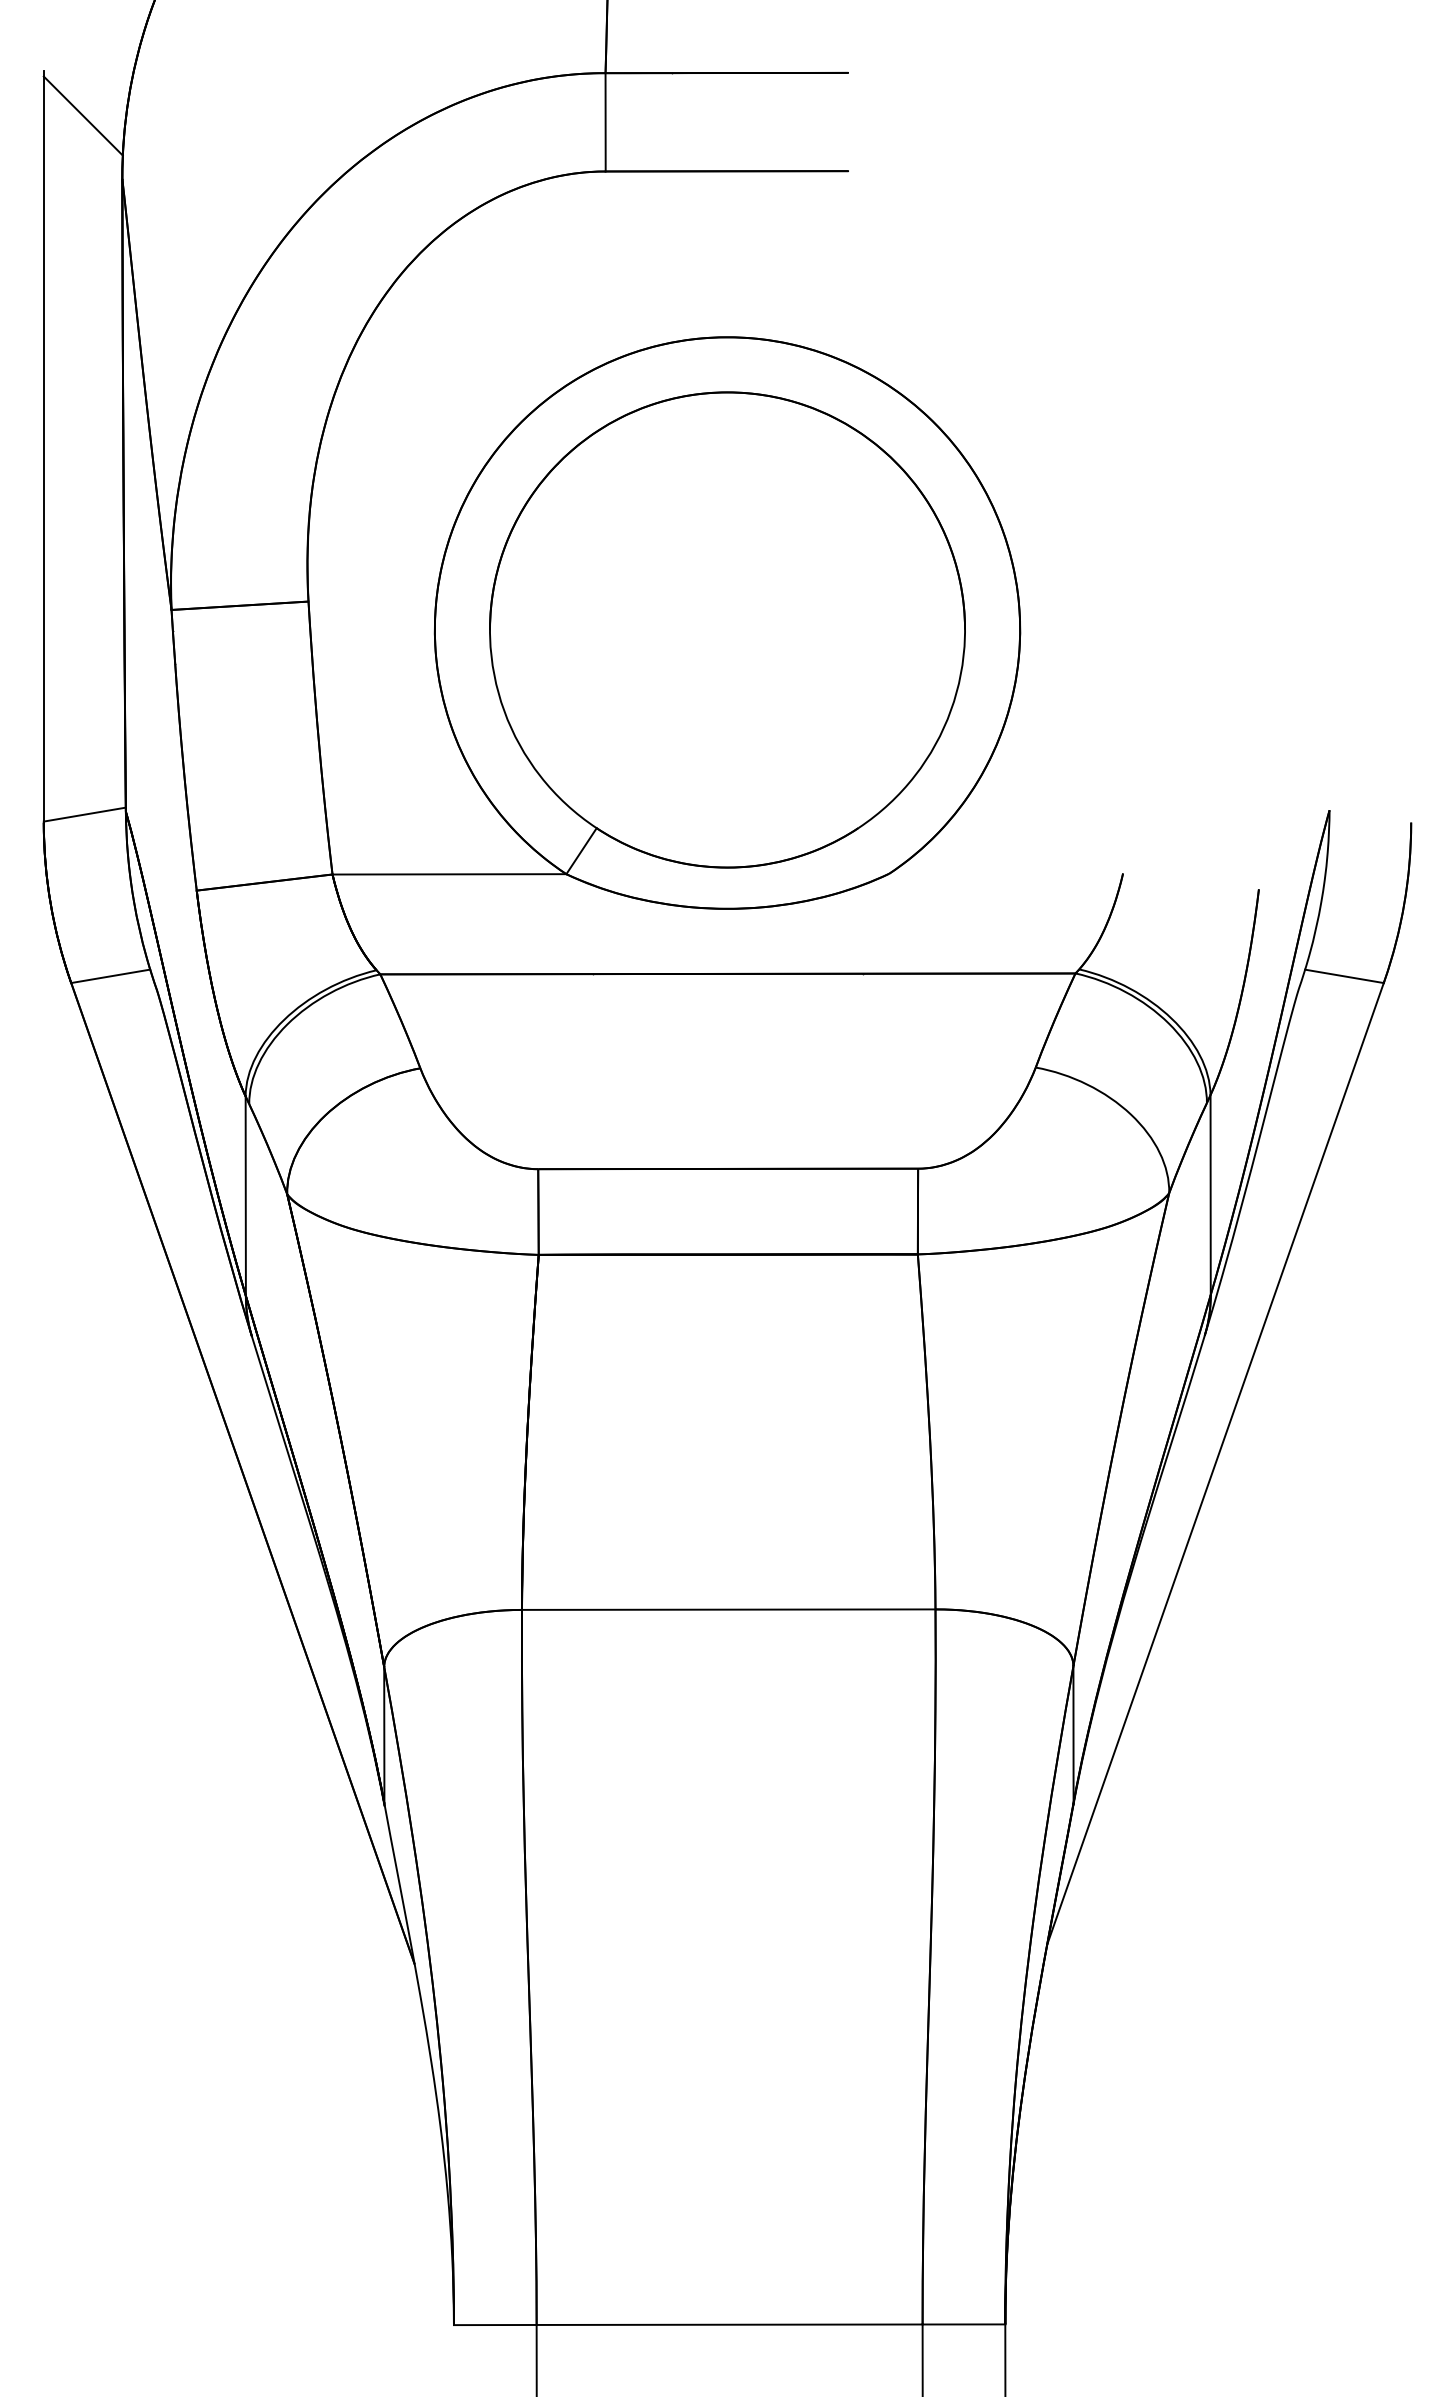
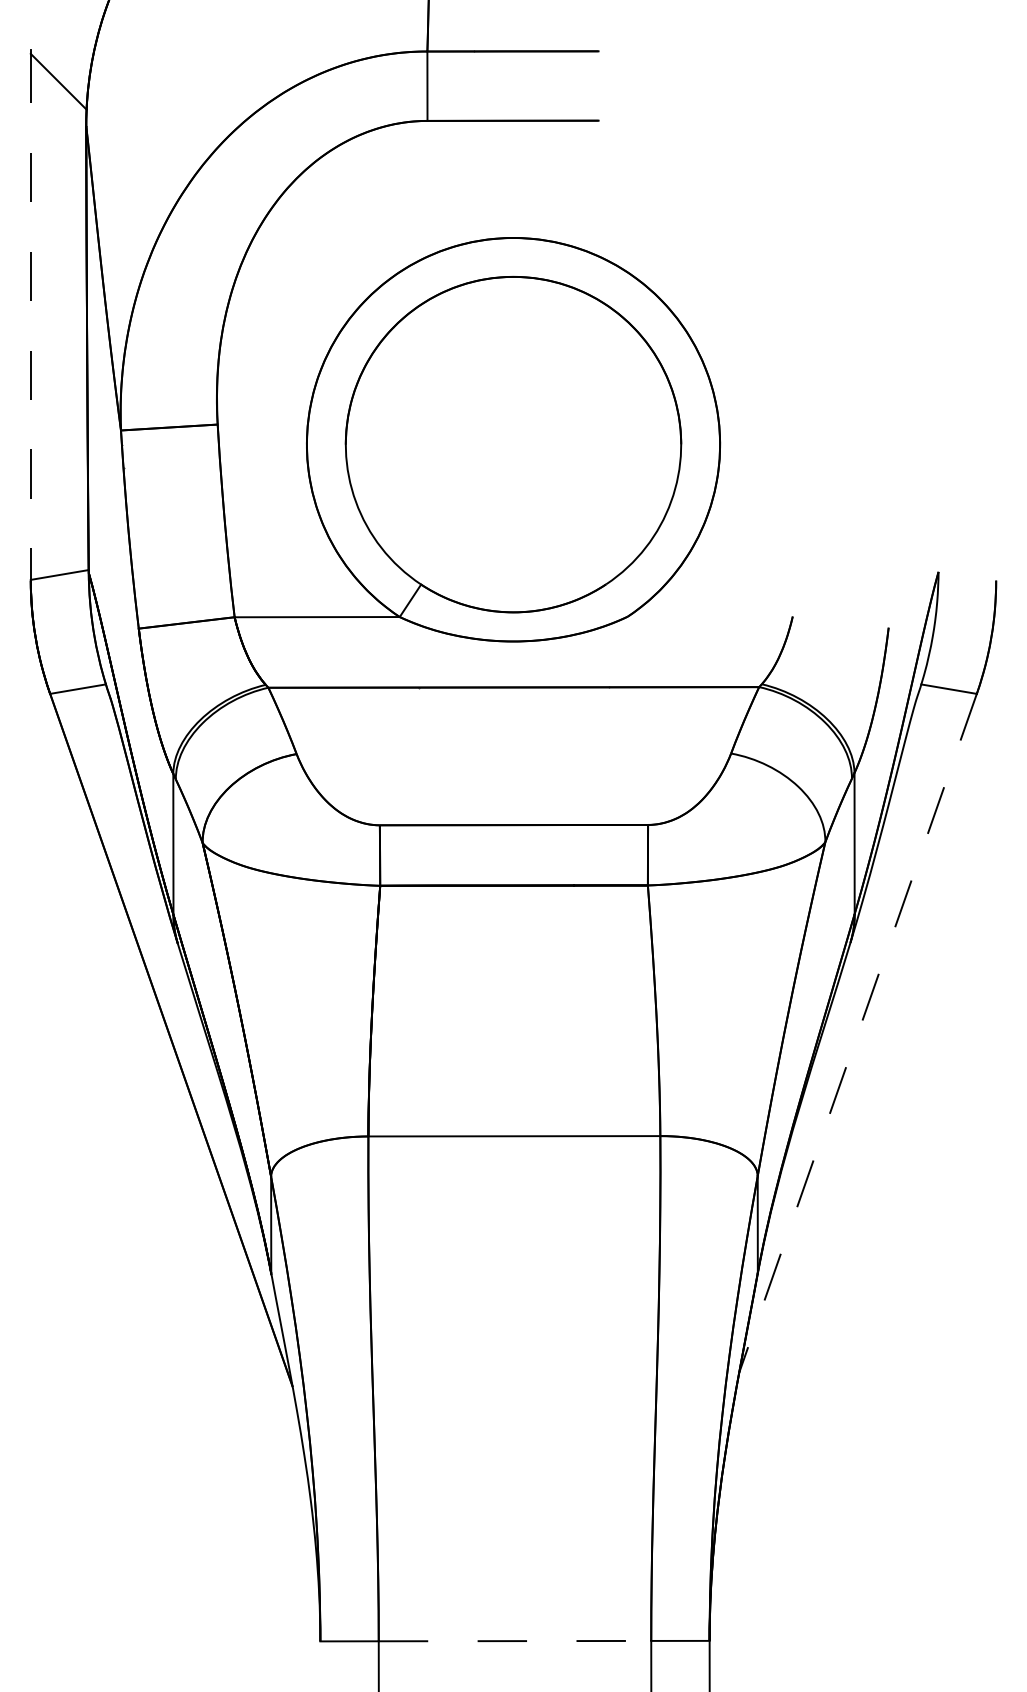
line: (43, 449) -> (30, 317), solid -> dashed
line: (1215, 1464) -> (858, 1033), solid -> dashed
line: (729, 2324) -> (514, 1640), solid -> dashed

